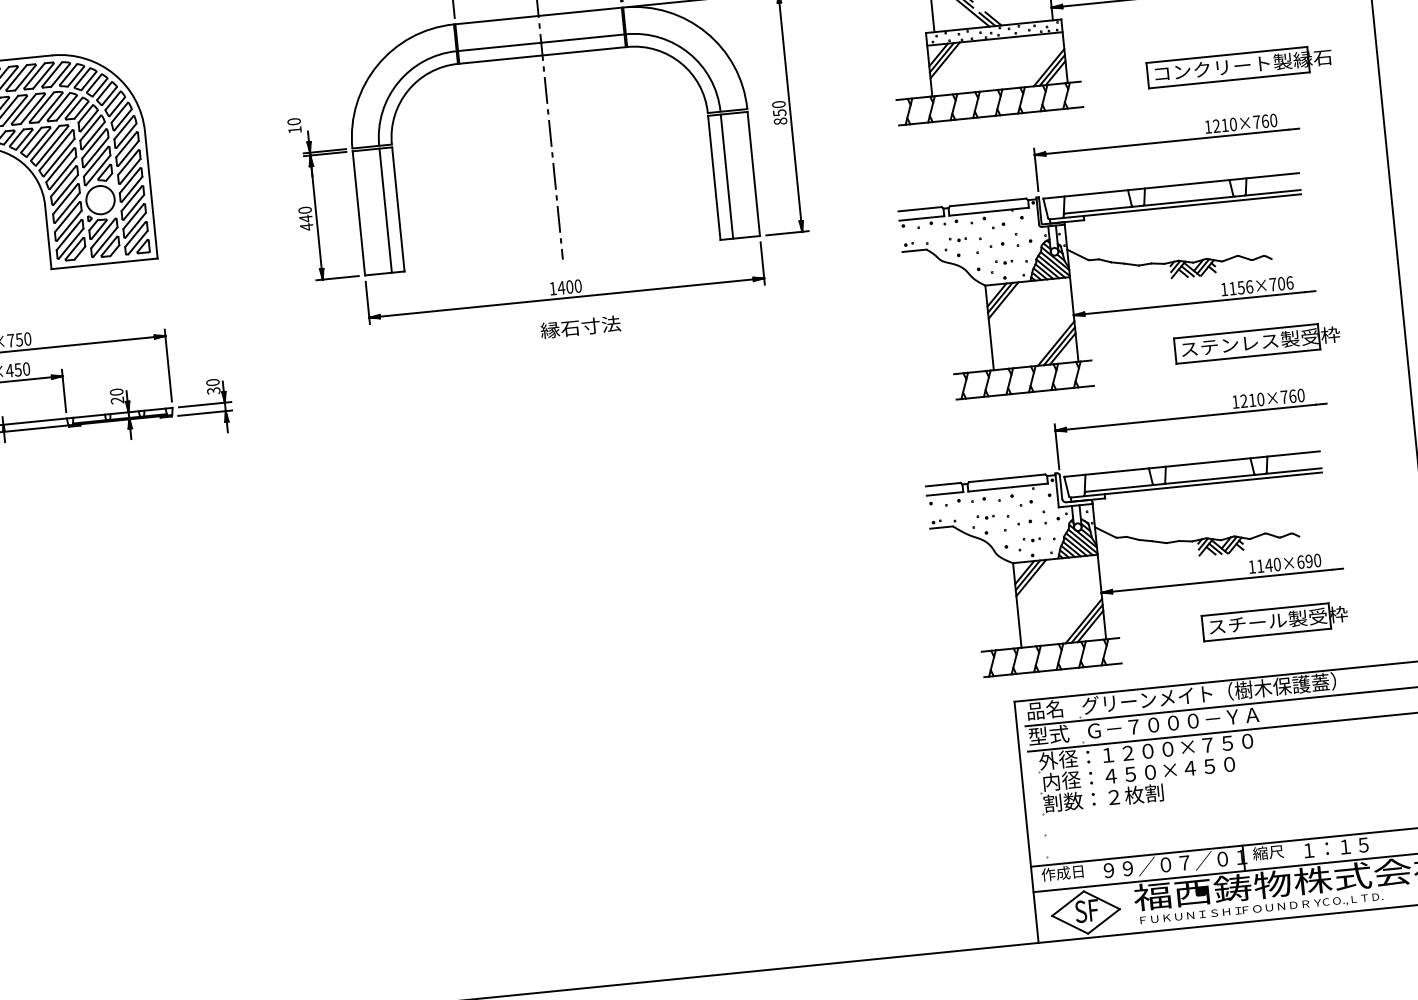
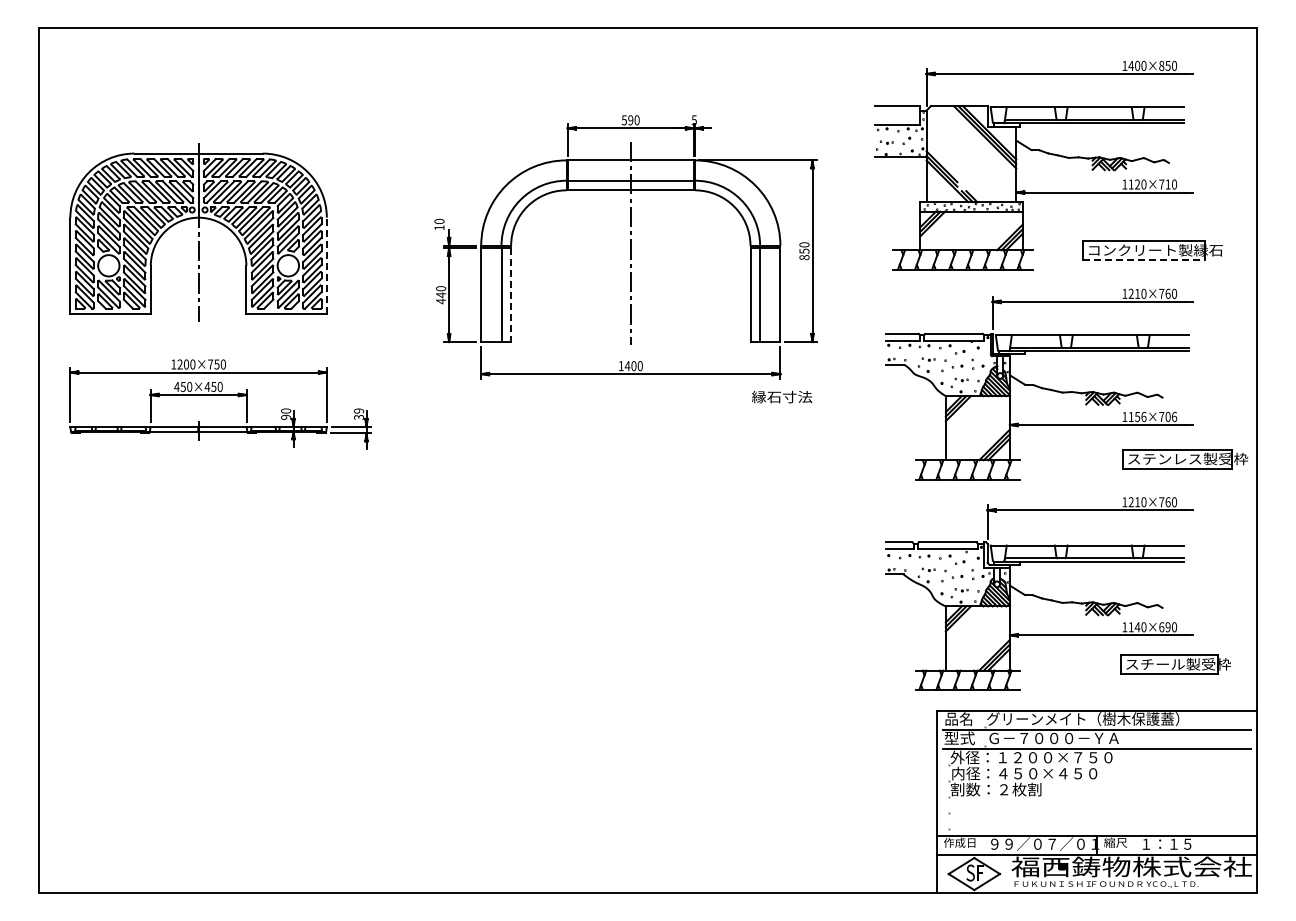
line: (1229, 80) -> (1144, 260), solid -> dashed
line: (150, 194) -> (326, 265), solid -> dashed
line: (398, 209) -> (511, 295), solid -> dashed
text: (581, 326) -> (782, 396), moved
part: (1257, 342) -> (1185, 459), moved
text: (212, 381) -> (358, 410), 30 -> 39
text: (117, 399) -> (286, 416), 20 -> 90
part: (1274, 621) -> (1175, 664), moved

